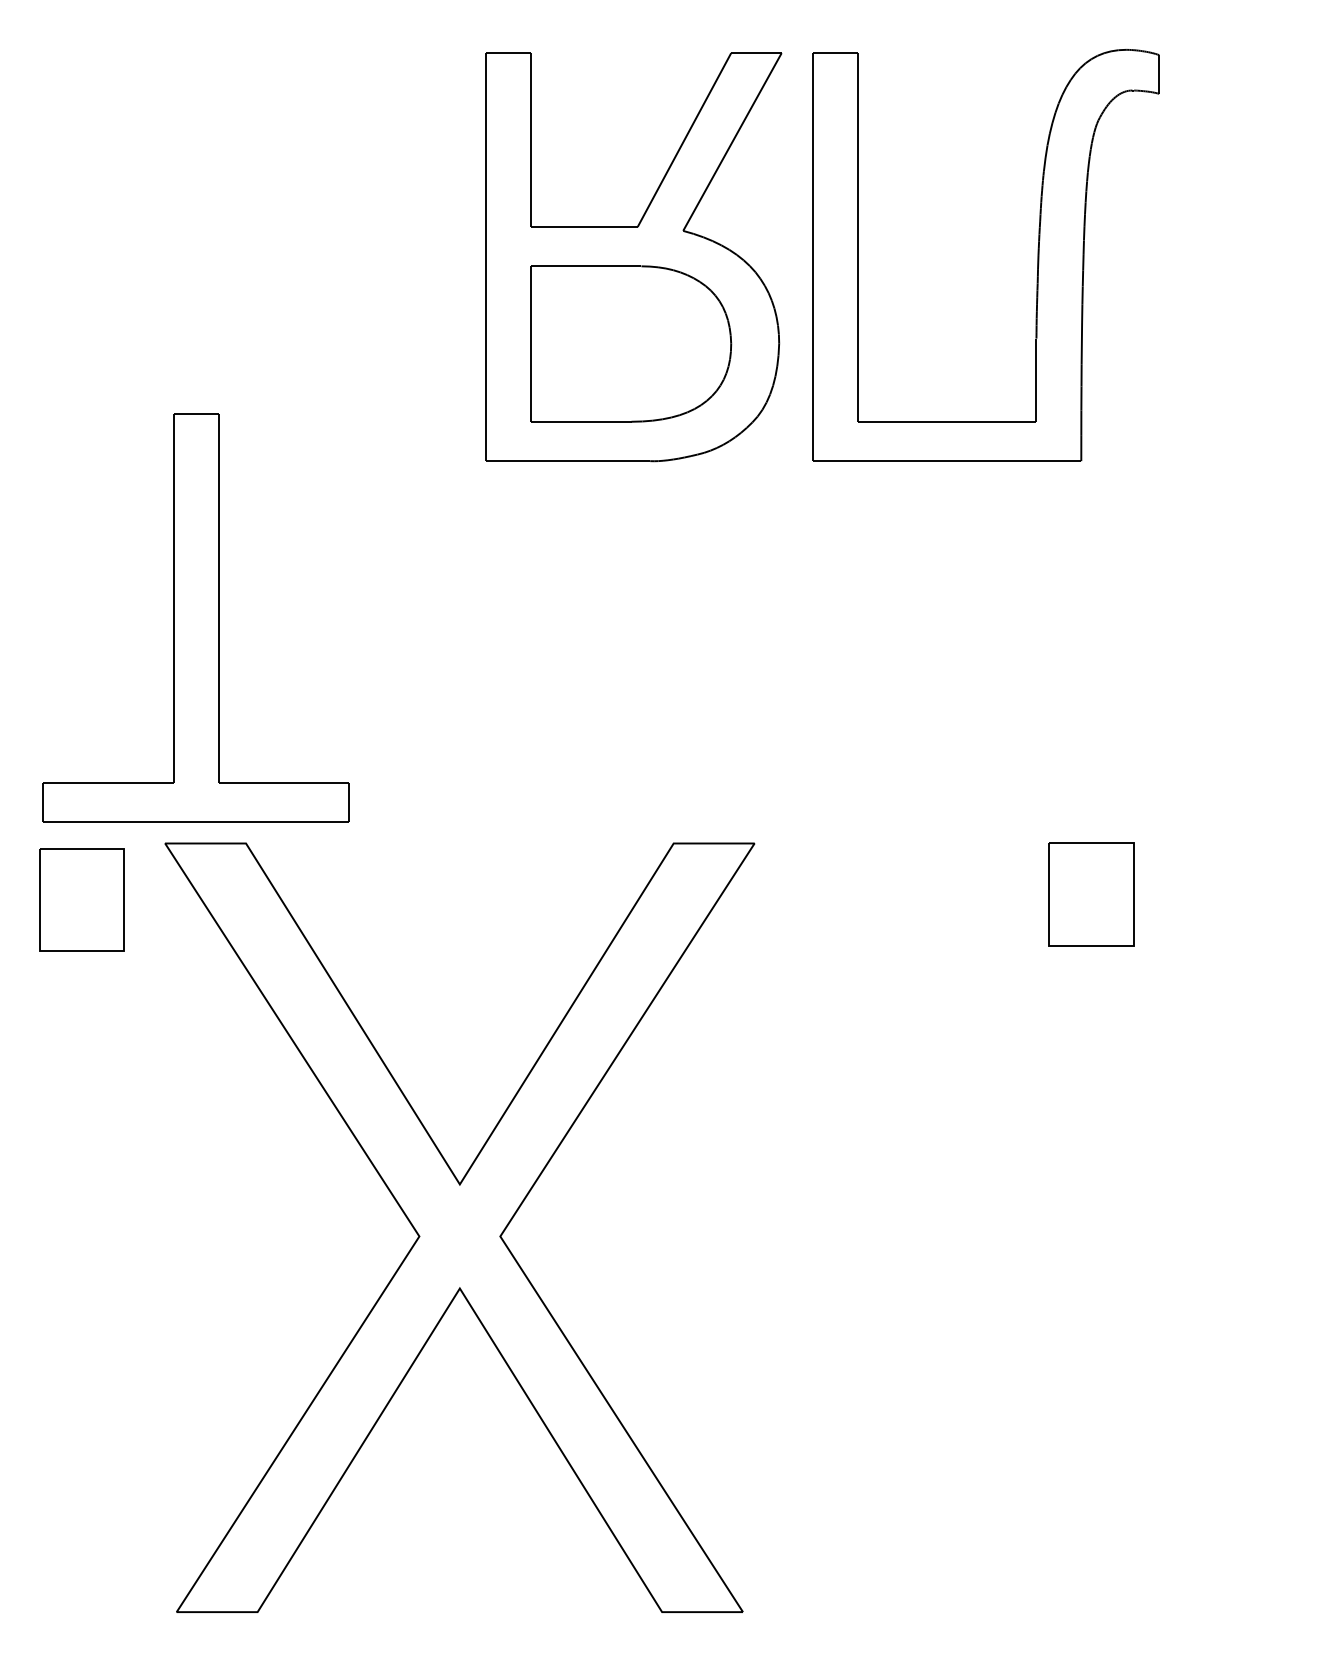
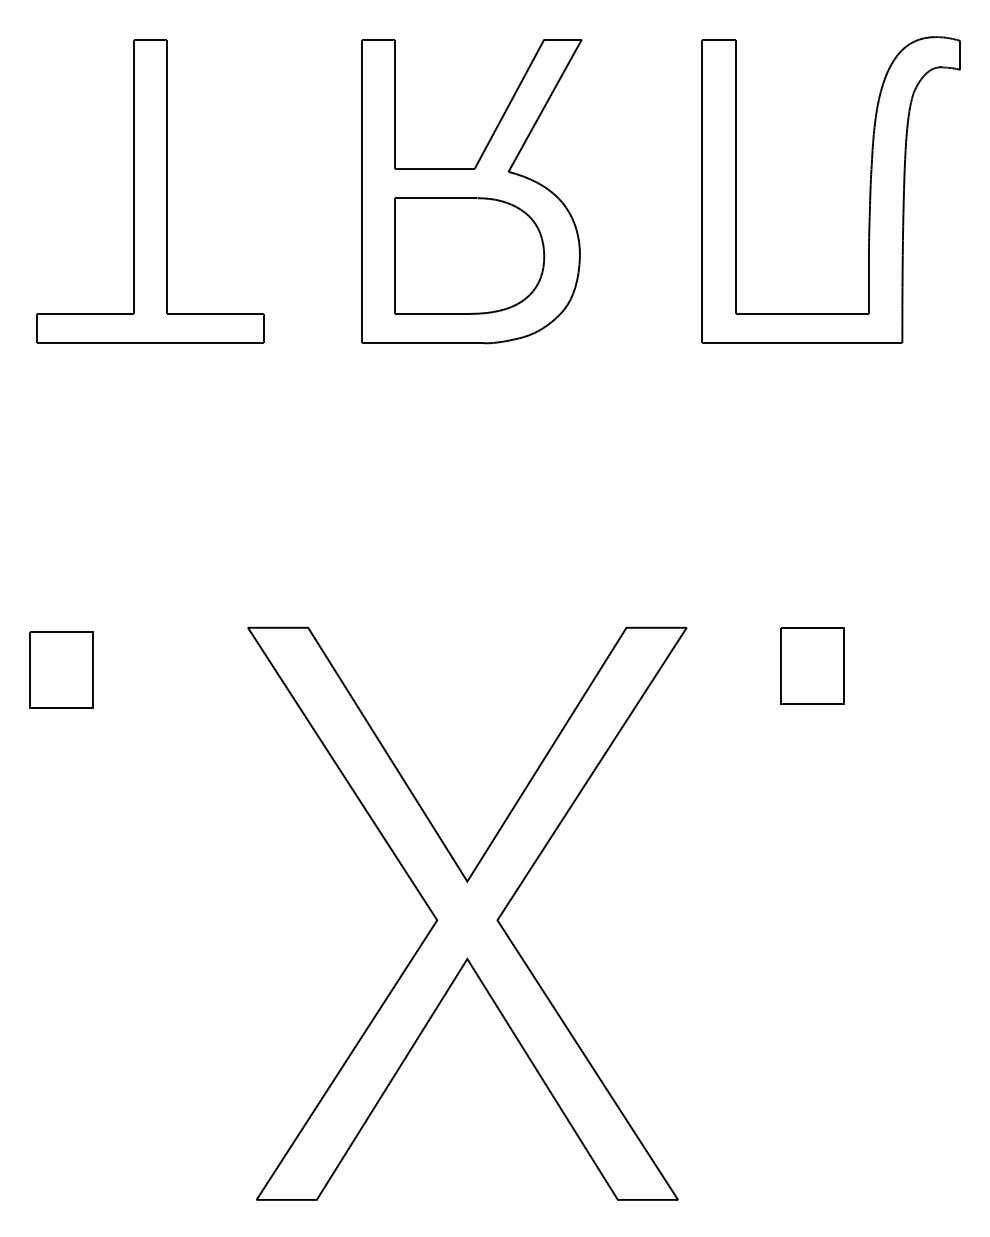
part: (1037, 255) -> (869, 190), moved
part: (195, 617) -> (150, 190), moved
part: (459, 1227) -> (467, 913), moved

